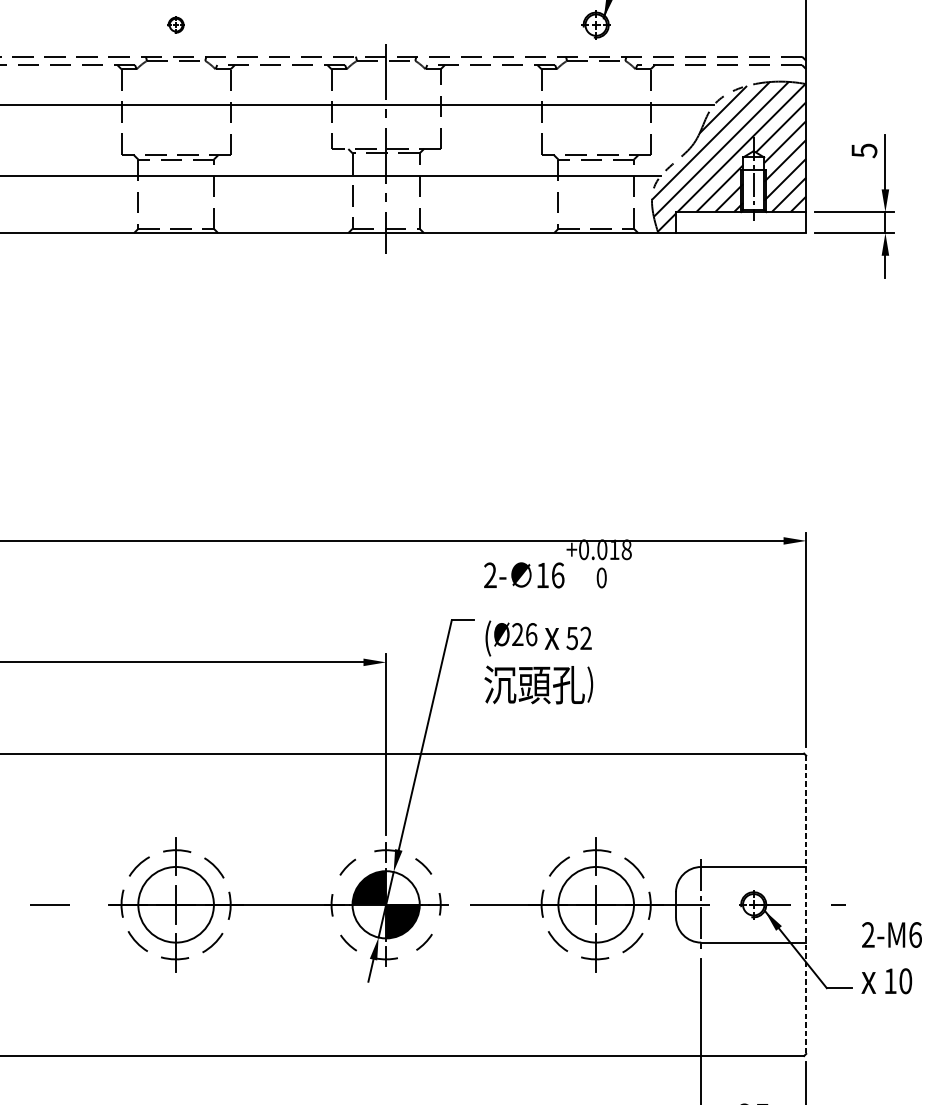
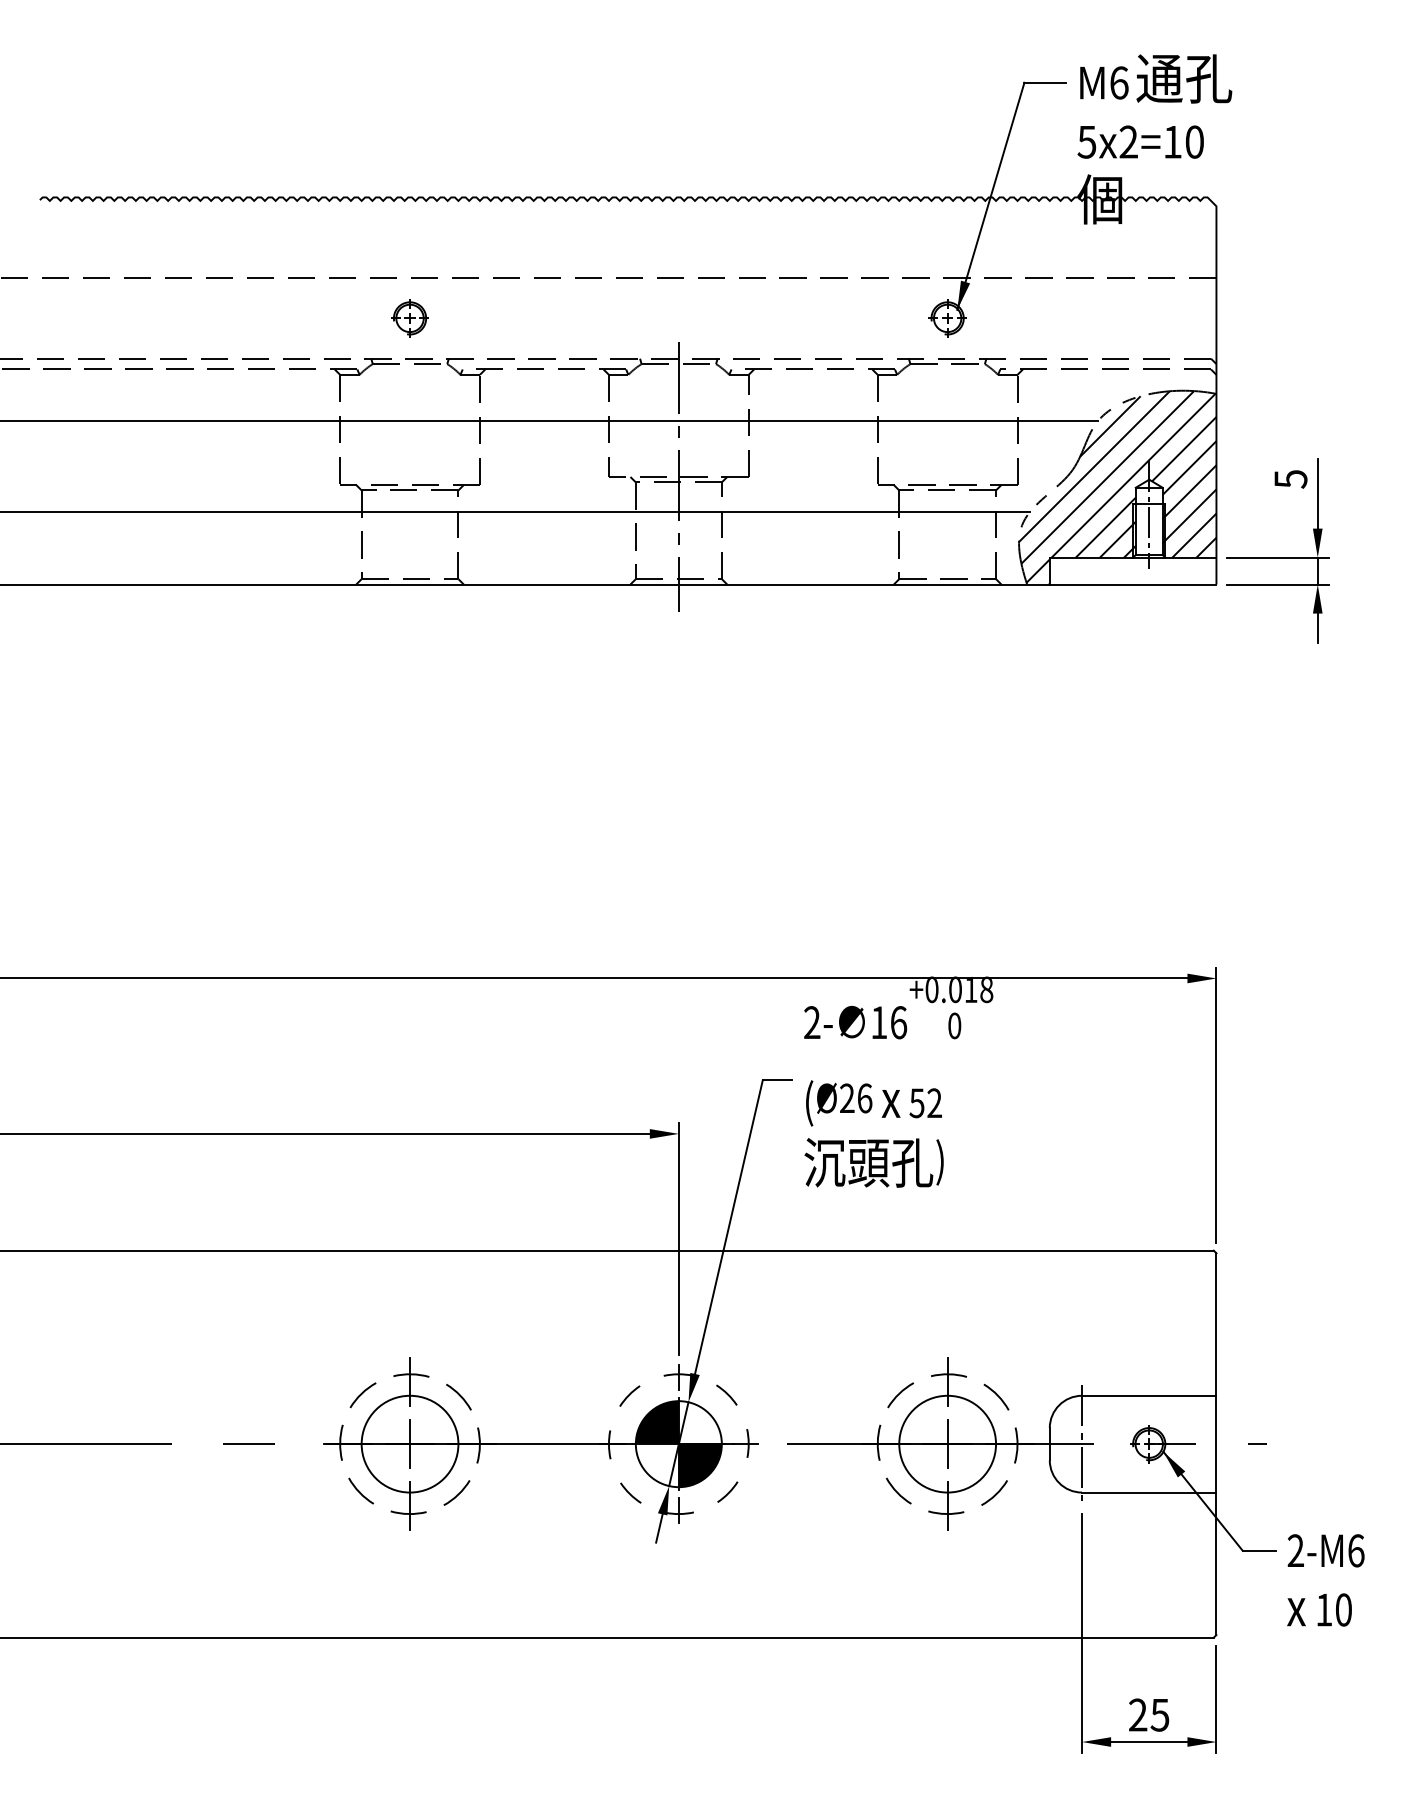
part: (175, 25) -> (409, 318), size x1.67
line: (806, 905) -> (1216, 1444), dashed -> solid
text: (891, 958) -> (1325, 1580), moved

